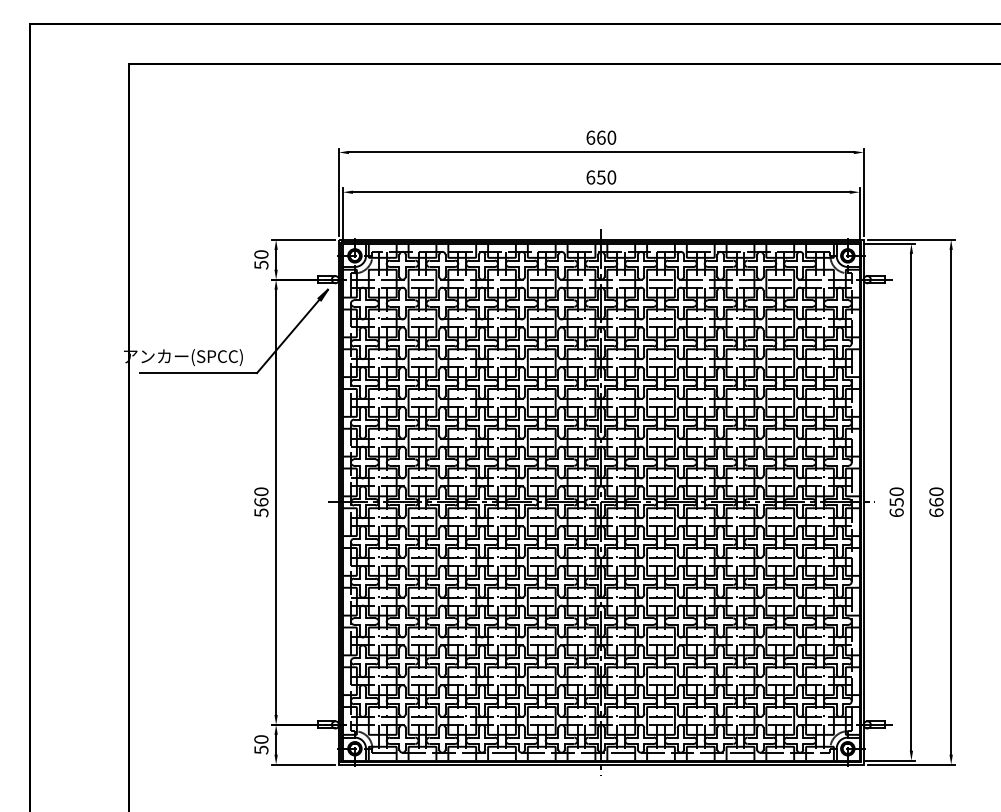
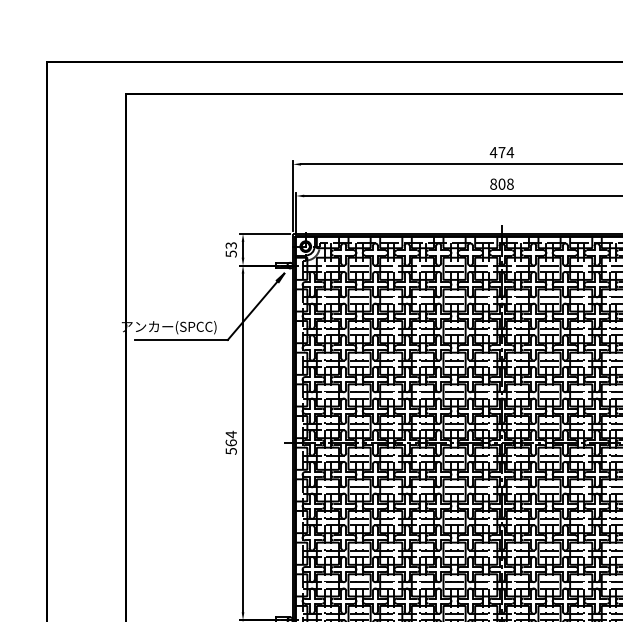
text: (601, 137) -> (502, 152), 660 -> 474
text: (601, 177) -> (502, 184), 650 -> 808
text: (261, 254) -> (231, 245), 50 -> 53
text: (261, 491) -> (231, 434), 560 -> 564

